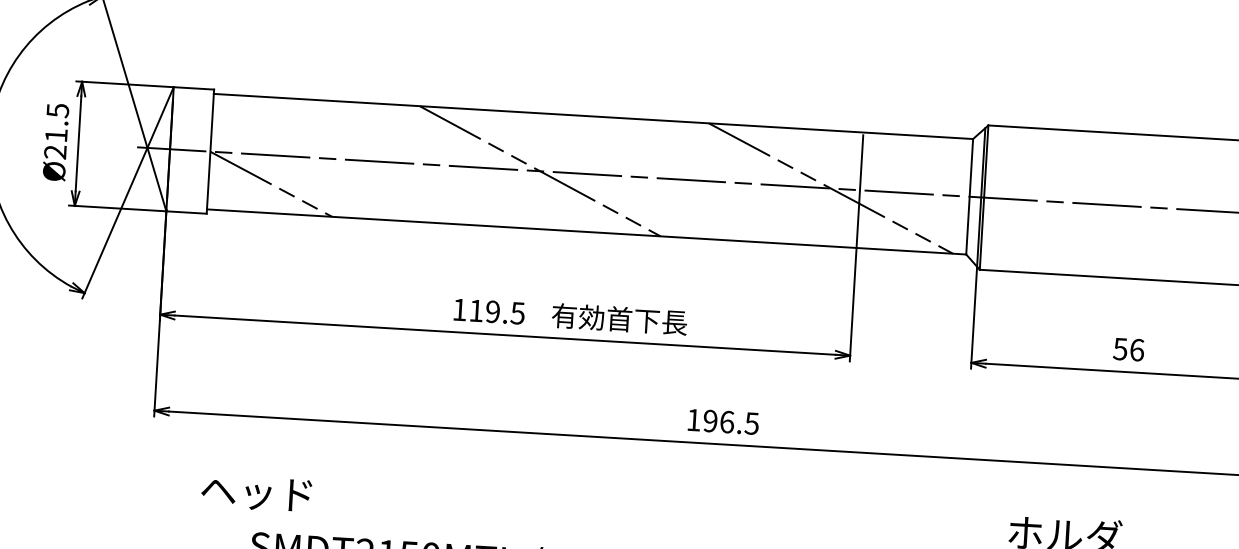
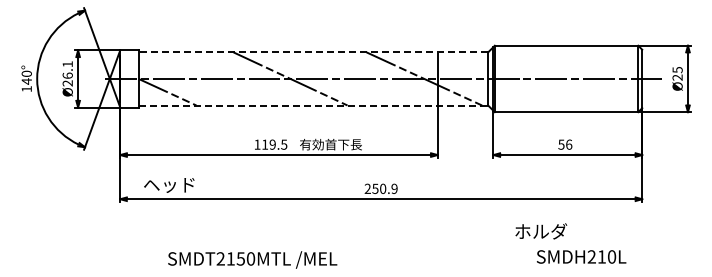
line: (593, 116) -> (313, 52), solid -> dashed
text: (56, 121) -> (67, 69), Ø21.5 -> Ø26.1
line: (586, 231) -> (313, 105), solid -> dashed
text: (721, 420) -> (380, 188), 196.5 -> 250.9
text: (256, 493) -> (169, 185), moved

